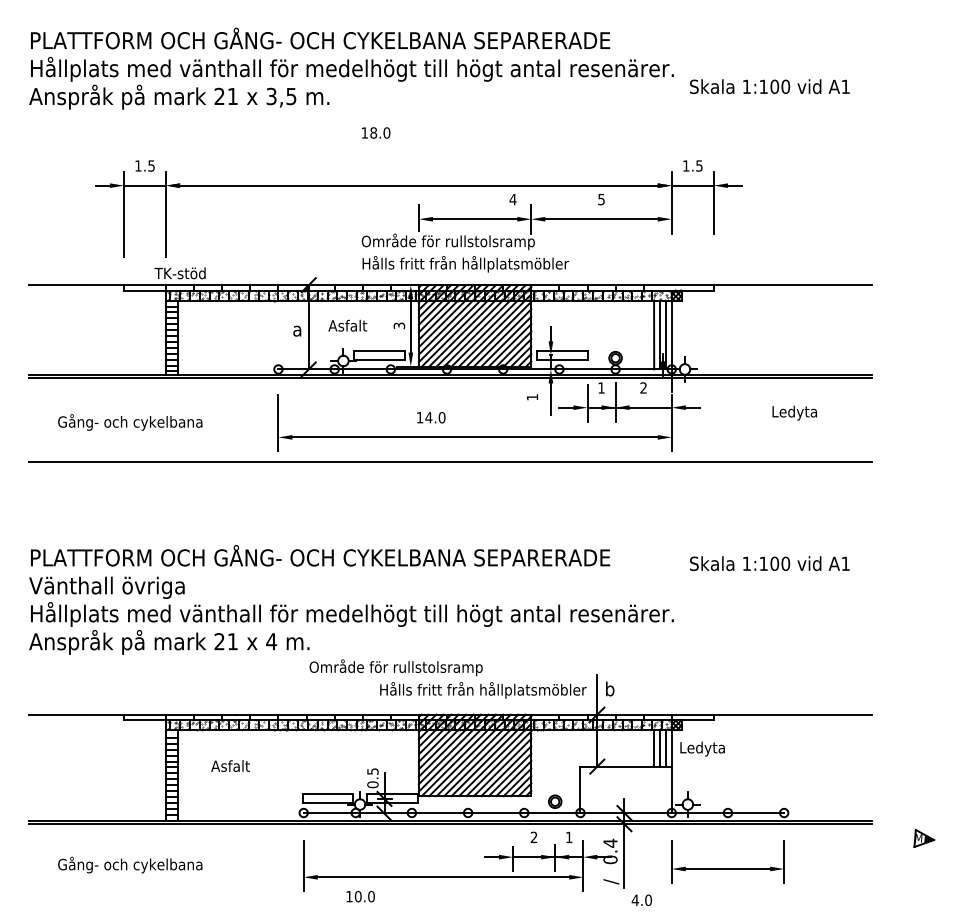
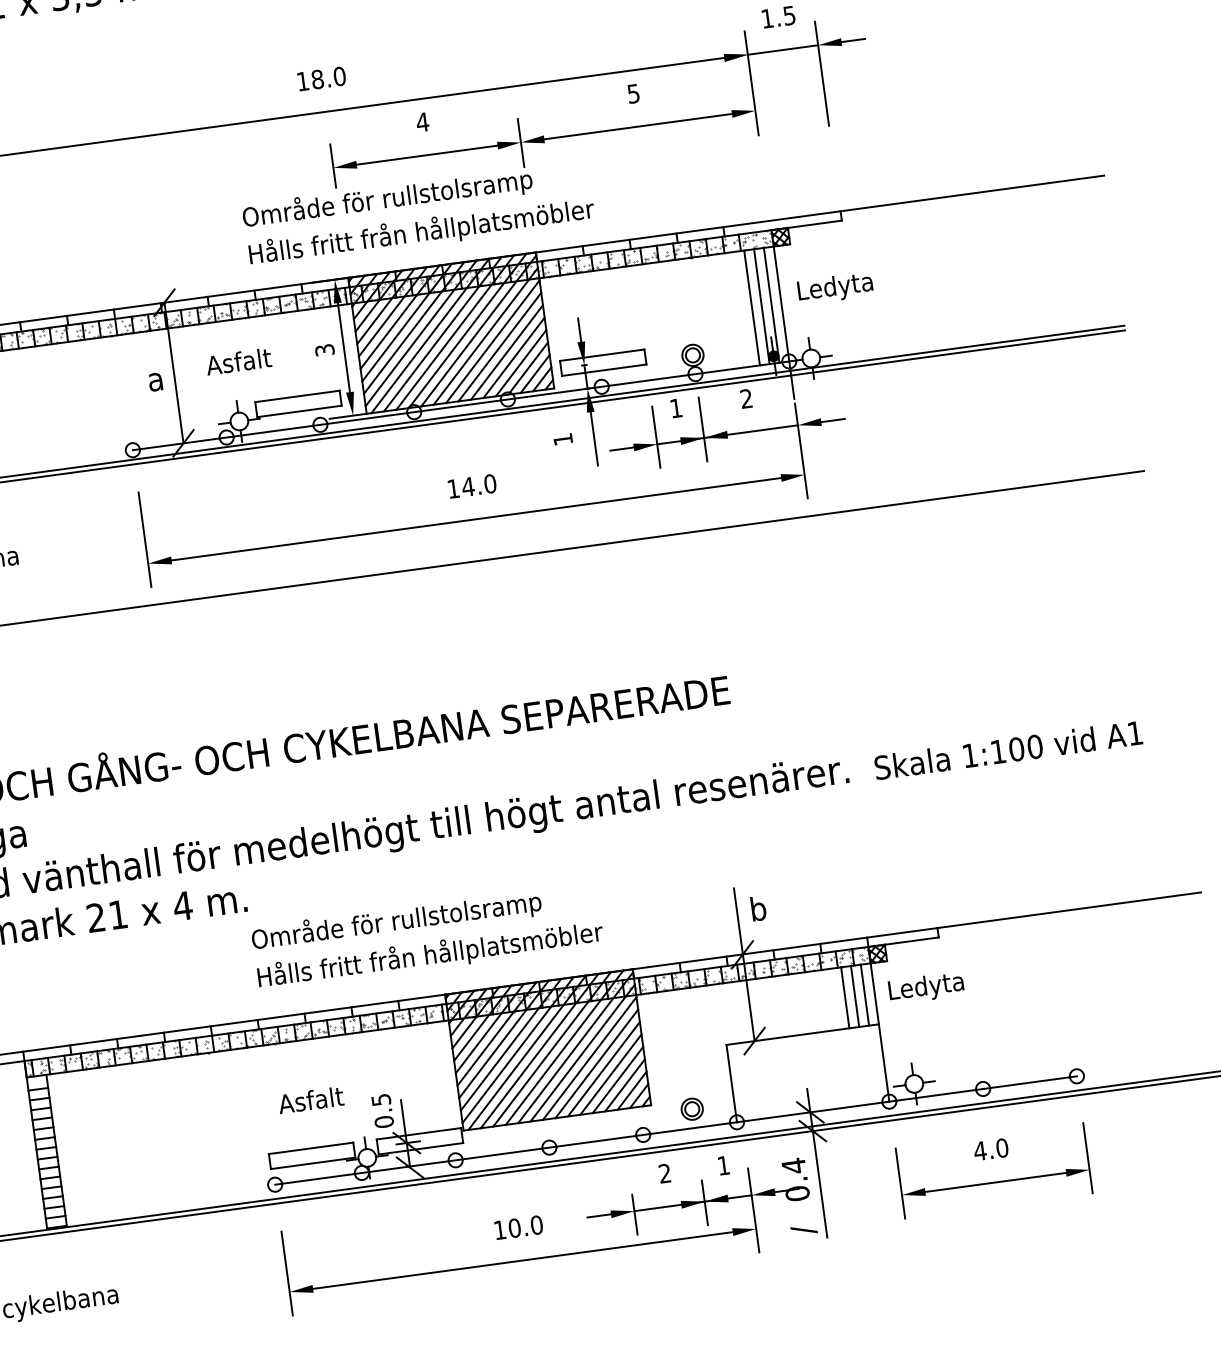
text: (376, 132) -> (322, 78), moved
text: (512, 199) -> (421, 122), moved
text: (794, 412) -> (834, 287), moved
text: (431, 417) -> (472, 485), moved
text: (769, 563) -> (1007, 750), moved
text: (483, 690) -> (430, 955), moved
text: (230, 765) -> (310, 1099), moved
text: (360, 896) -> (518, 1227), moved
text: (641, 900) -> (990, 1150), moved

